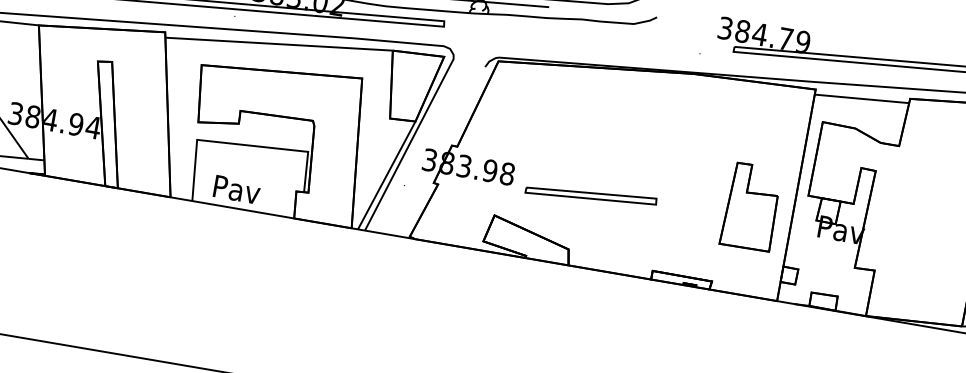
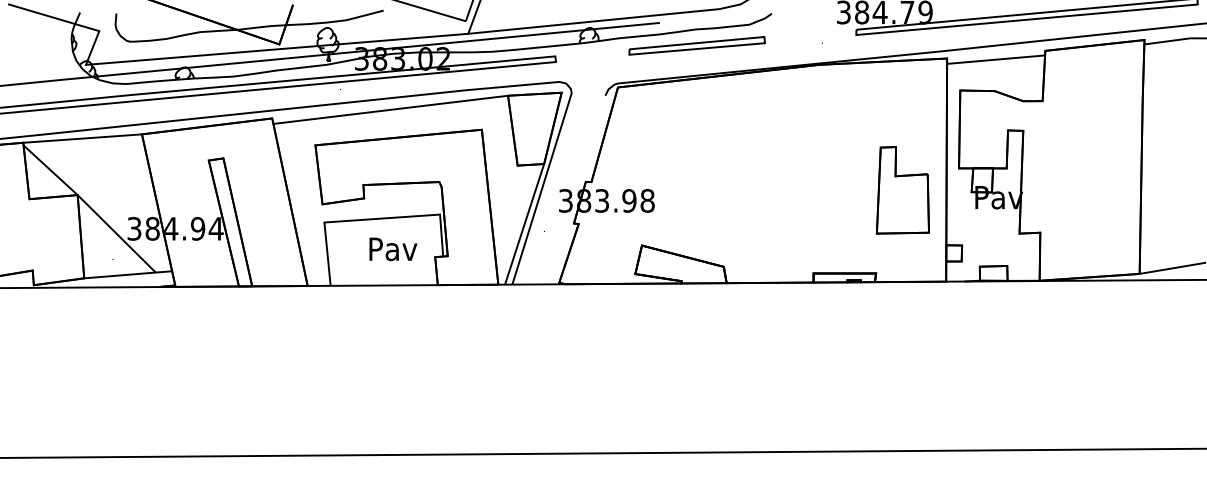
text: (237, 190) -> (393, 249), moved
part: (590, 195) -> (696, 45), moved

